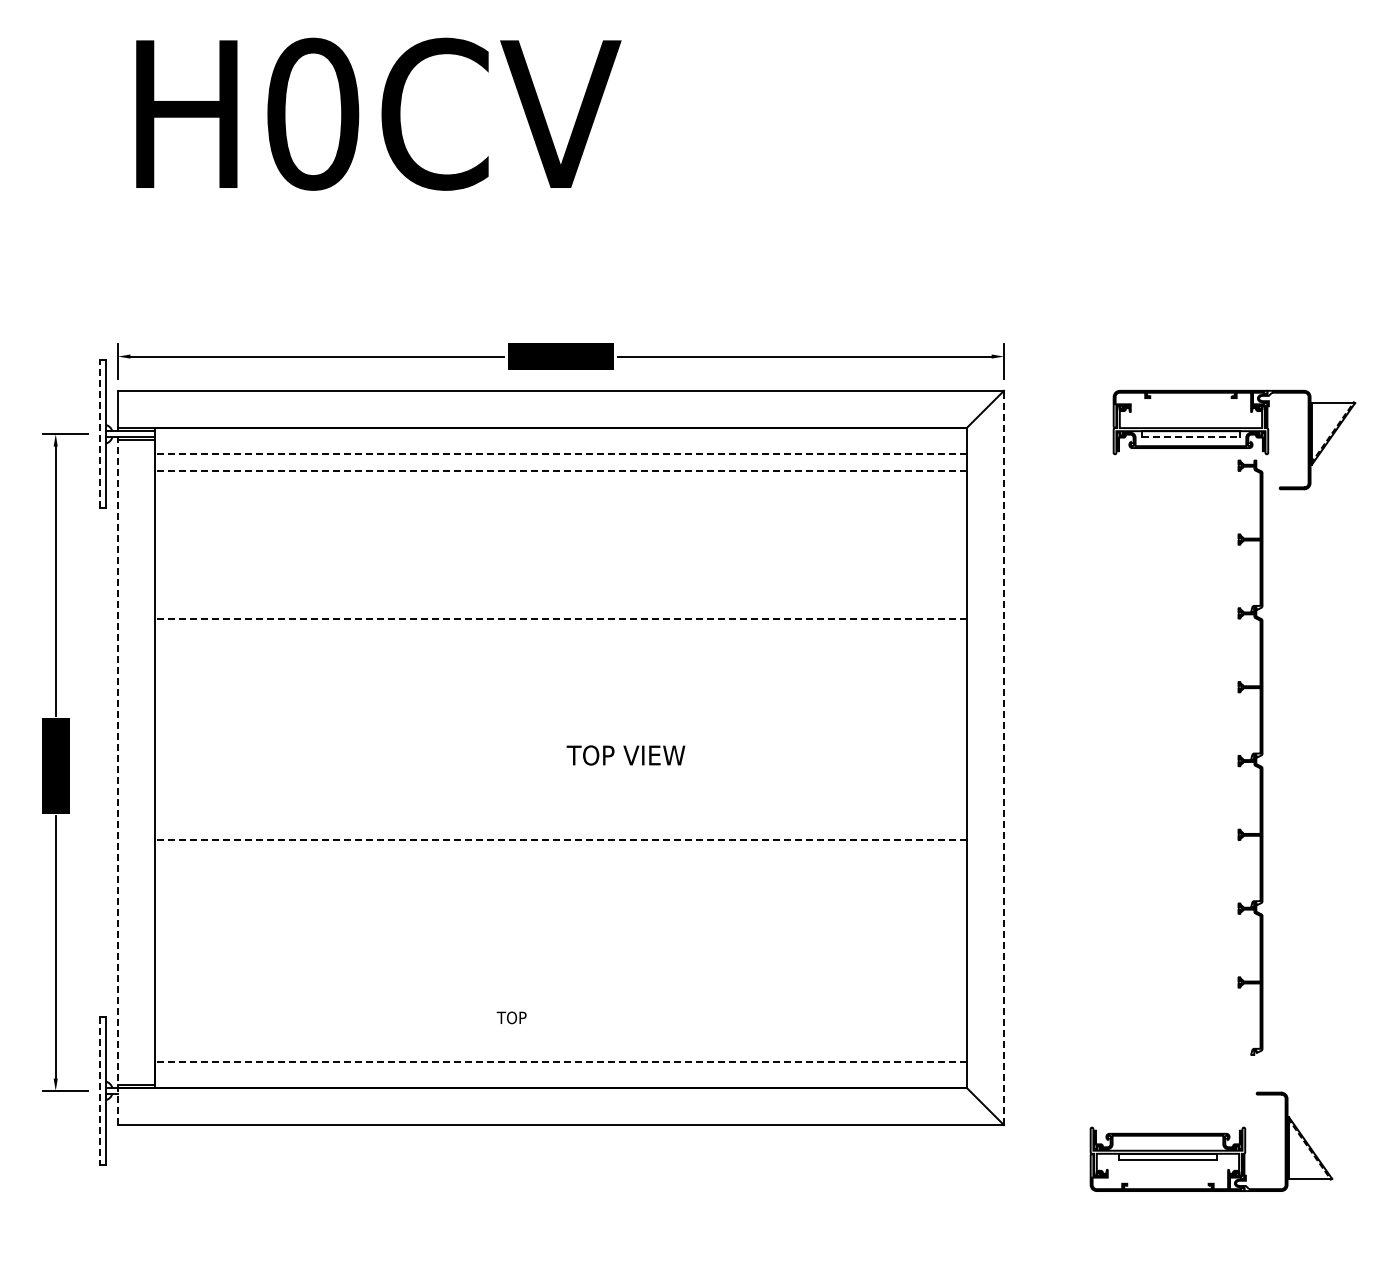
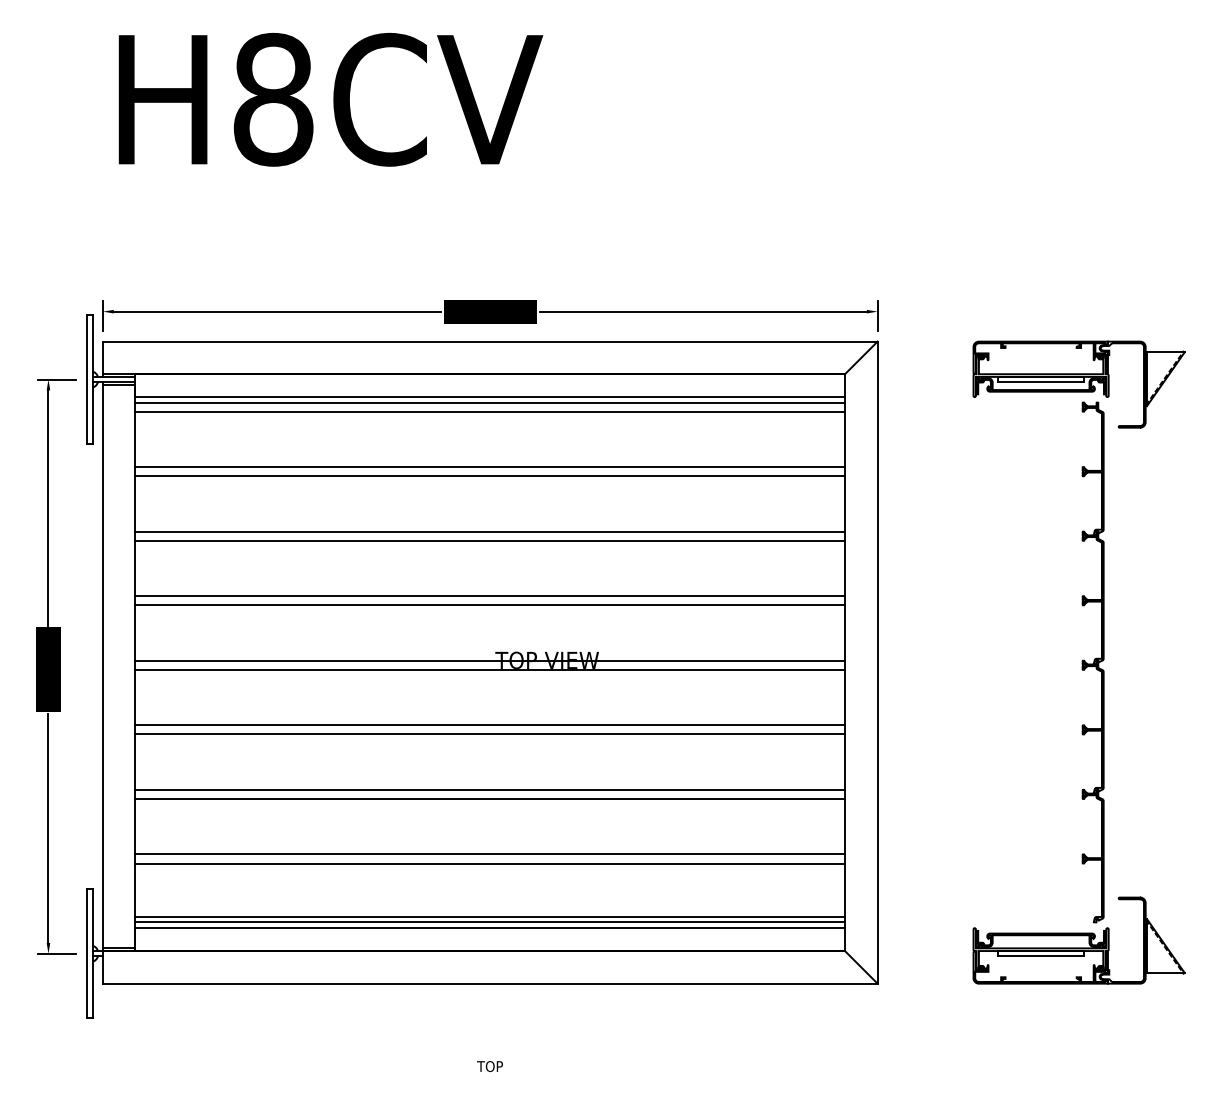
text: (313, 113) -> (273, 99), H0CV -> H8CV
line: (100, 434) -> (87, 379), dashed -> solid
line: (1191, 437) -> (1041, 382), dashed -> solid
line: (560, 454) -> (489, 397), dashed -> solid
line: (561, 460) -> (490, 402), added
line: (560, 470) -> (489, 411), dashed -> solid
line: (561, 534) -> (490, 467), added
line: (561, 544) -> (490, 475), added
line: (561, 608) -> (490, 531), added
line: (560, 618) -> (489, 540), dashed -> solid
line: (561, 682) -> (490, 596), added
line: (561, 692) -> (490, 605), added
line: (561, 755) -> (490, 660), added
line: (1003, 757) -> (877, 662), dashed -> solid
line: (561, 766) -> (490, 670), added
line: (118, 781) -> (103, 683), dashed -> solid
line: (561, 829) -> (490, 725), added
line: (560, 840) -> (489, 734), dashed -> solid
line: (561, 903) -> (490, 789), added
line: (561, 913) -> (490, 798), added
line: (561, 977) -> (490, 854), added
line: (561, 987) -> (490, 863), added
text: (511, 1017) -> (489, 1066), moved
line: (561, 1048) -> (490, 916), added
line: (561, 1054) -> (490, 921), added
line: (560, 1061) -> (489, 928), dashed -> solid
line: (100, 1090) -> (87, 953), dashed -> solid
part: (1211, 1141) -> (1079, 940), moved

